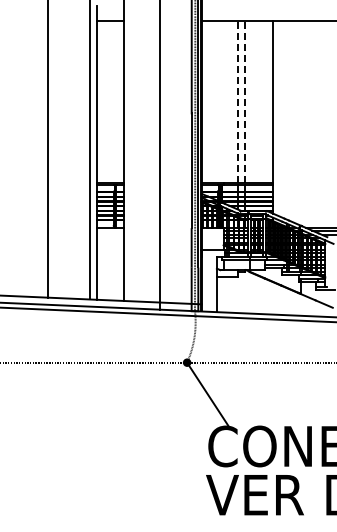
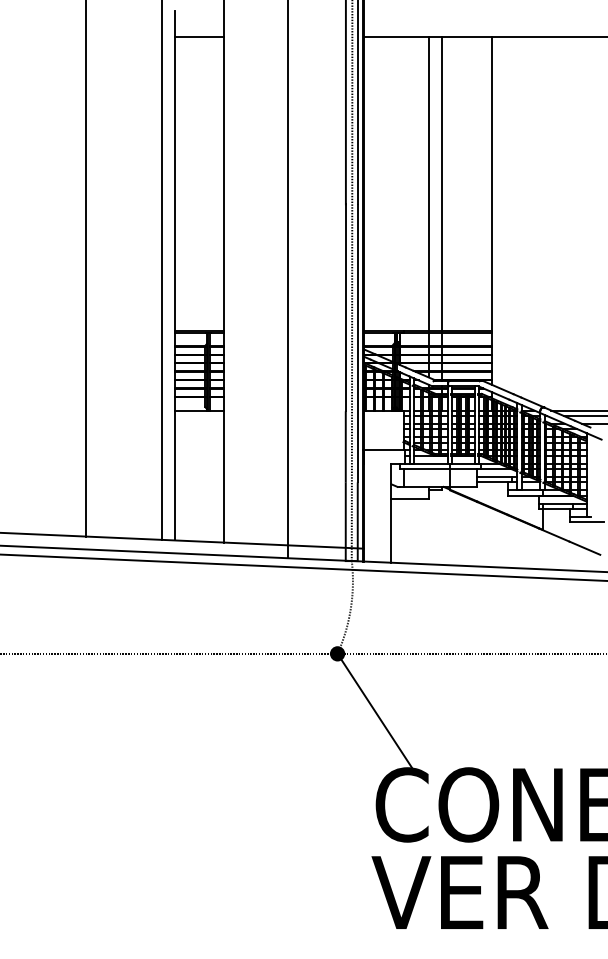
line: (237, 101) -> (428, 182), dashed -> solid
line: (244, 101) -> (441, 182), dashed -> solid

